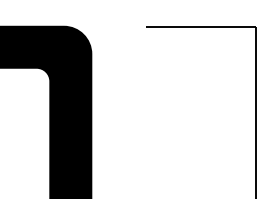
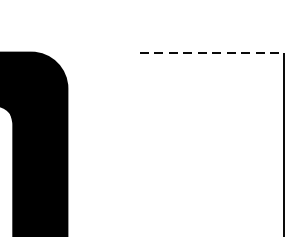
line: (200, 26) -> (211, 52), solid -> dashed

